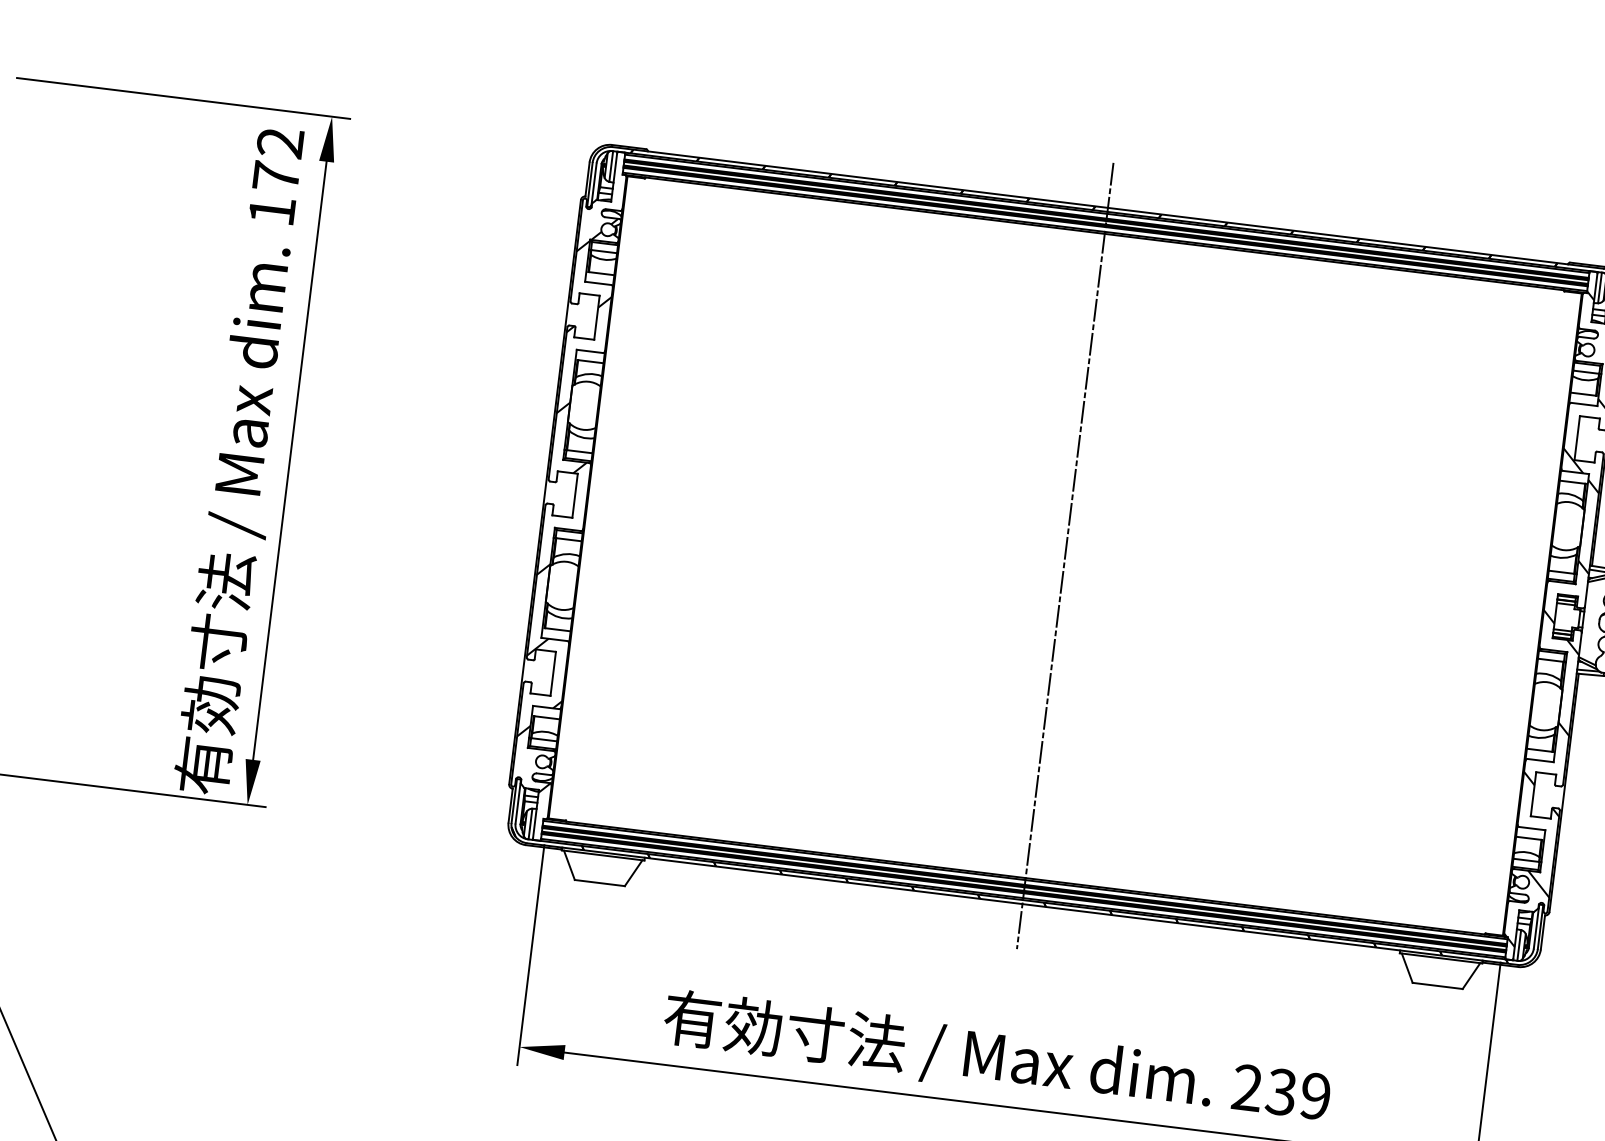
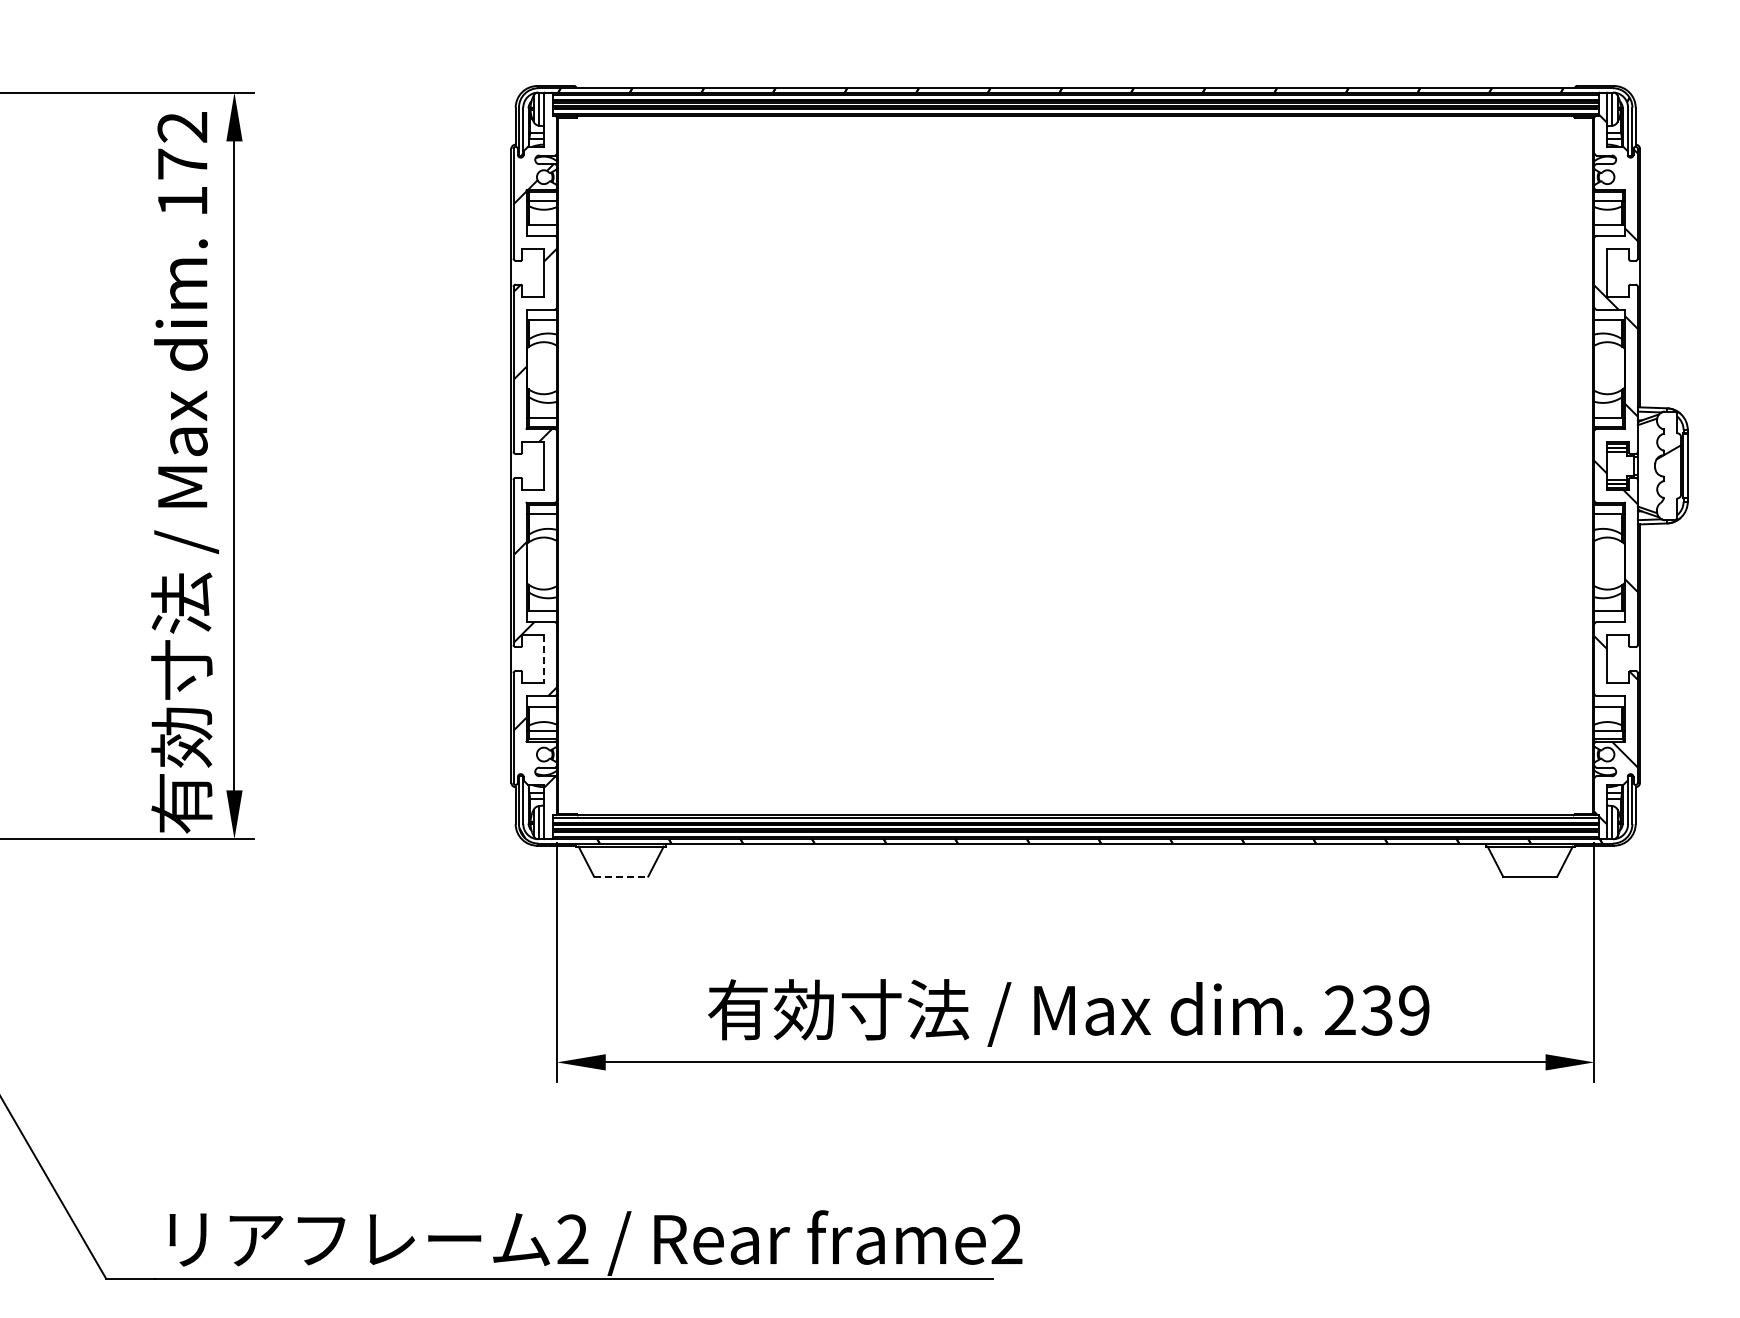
line: (1065, 555) -> (1075, 465), removed
line: (552, 674) -> (543, 659), solid -> dashed
line: (600, 883) -> (621, 876), solid -> dashed

